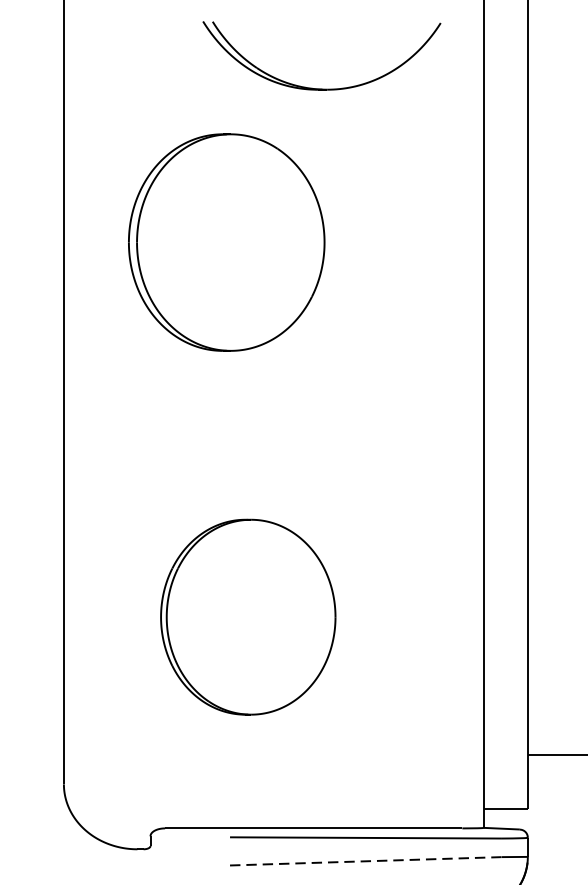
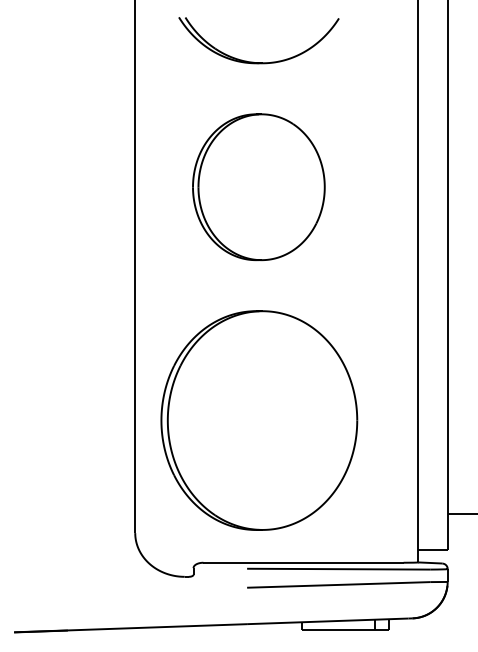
part: (313, 87) -> (253, 61), moved
part: (226, 242) -> (258, 187), moved
part: (248, 617) -> (259, 420), size x1.67
line: (365, 860) -> (338, 584), dashed -> solid

